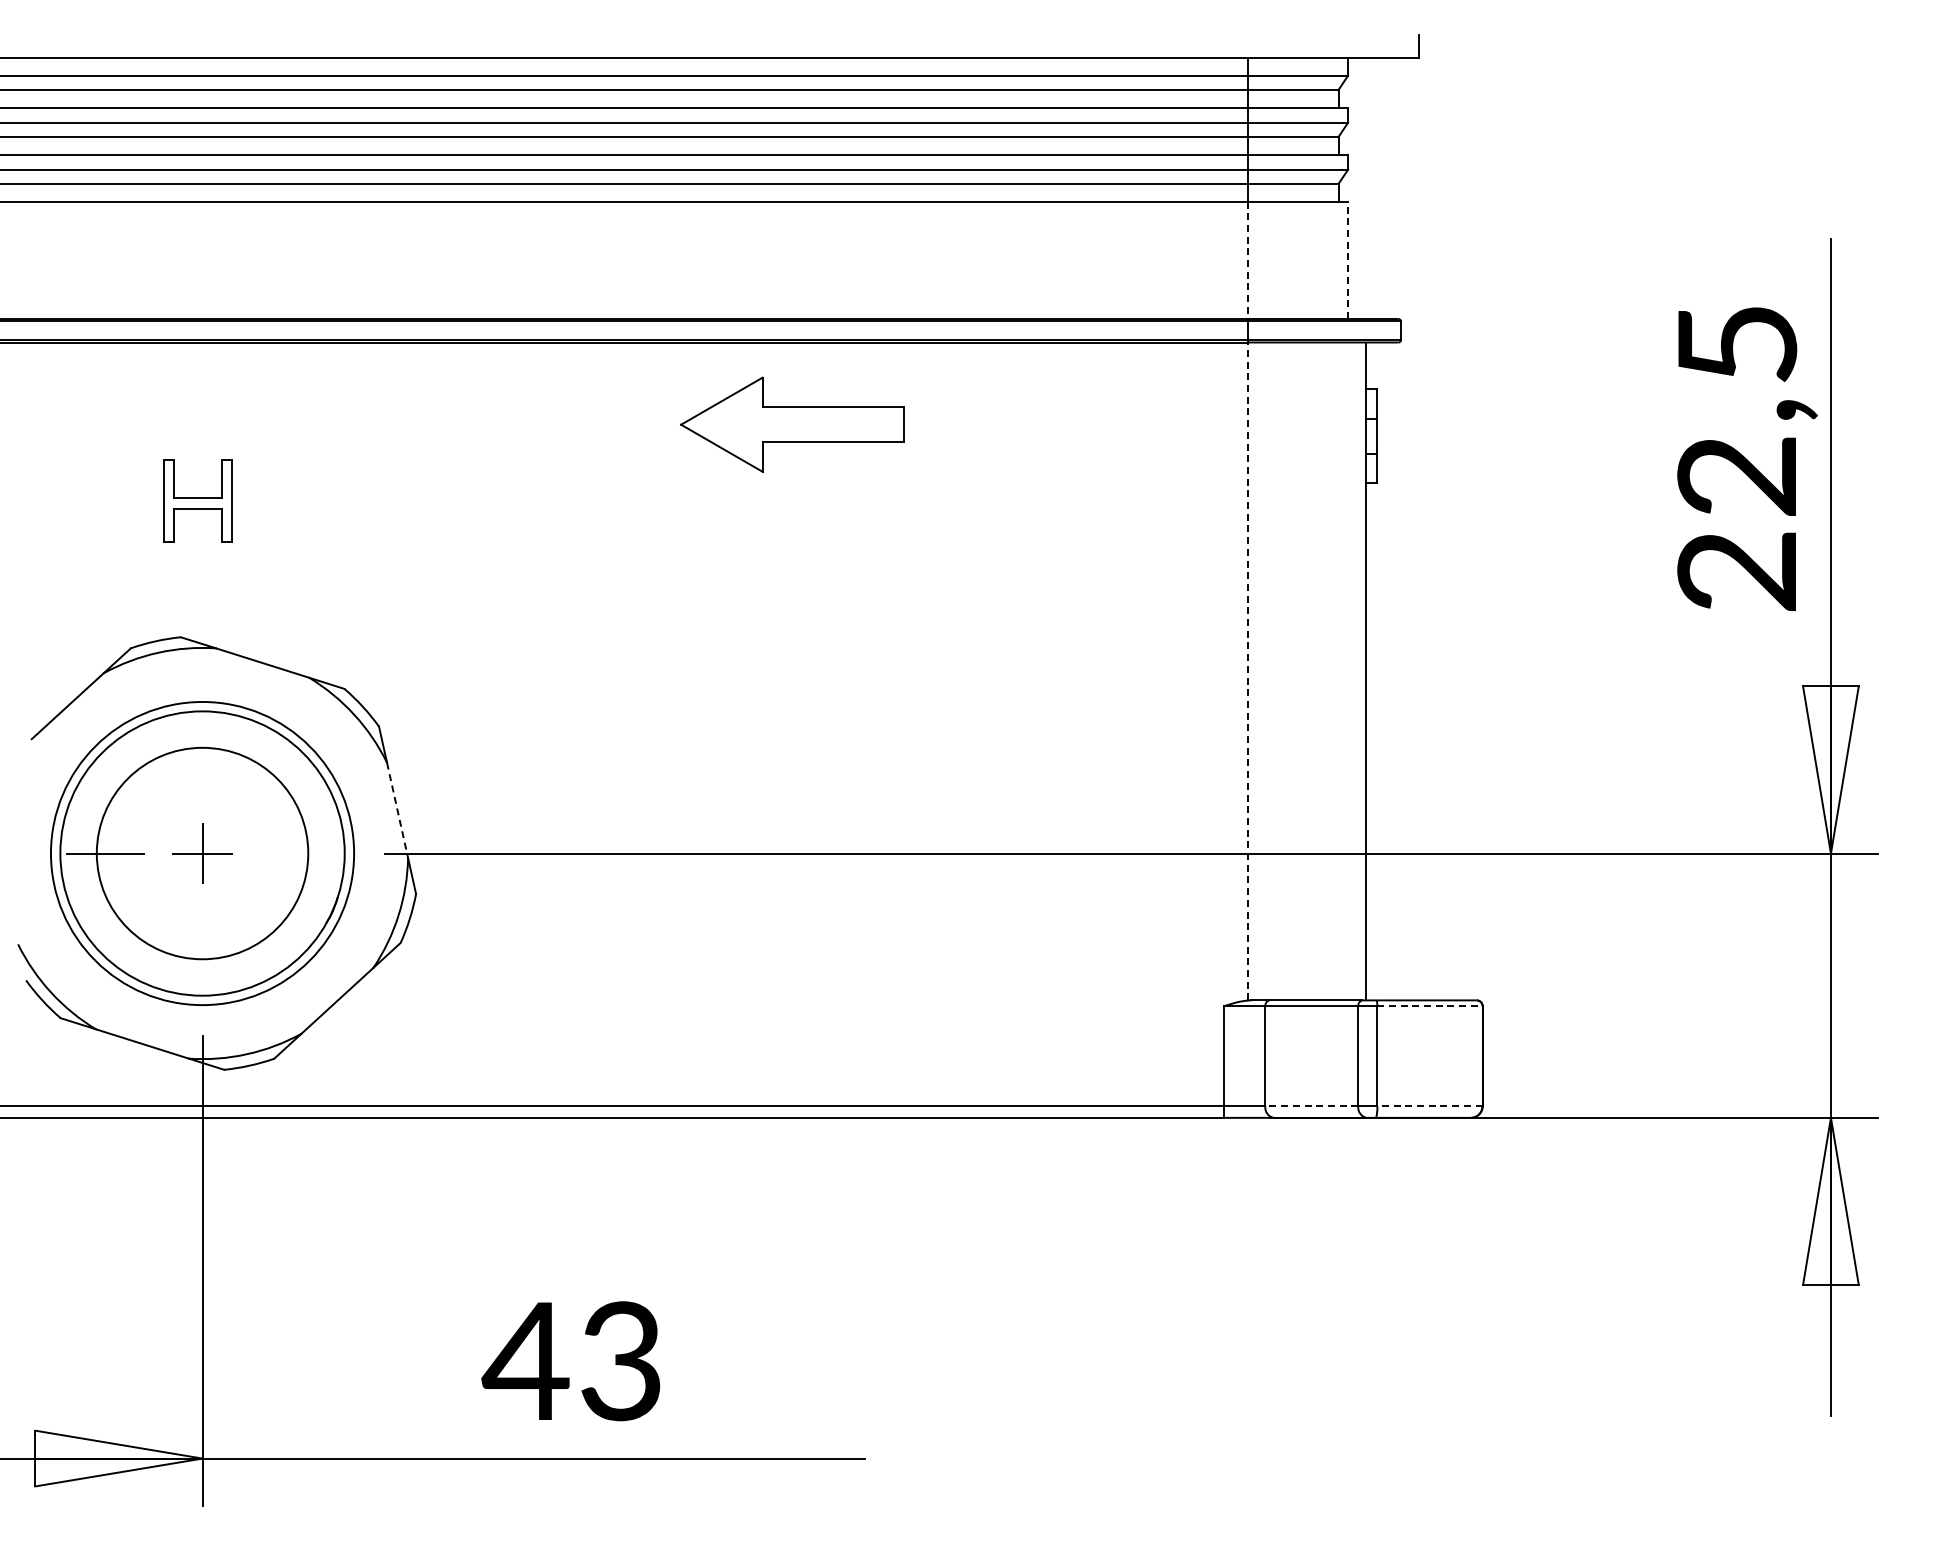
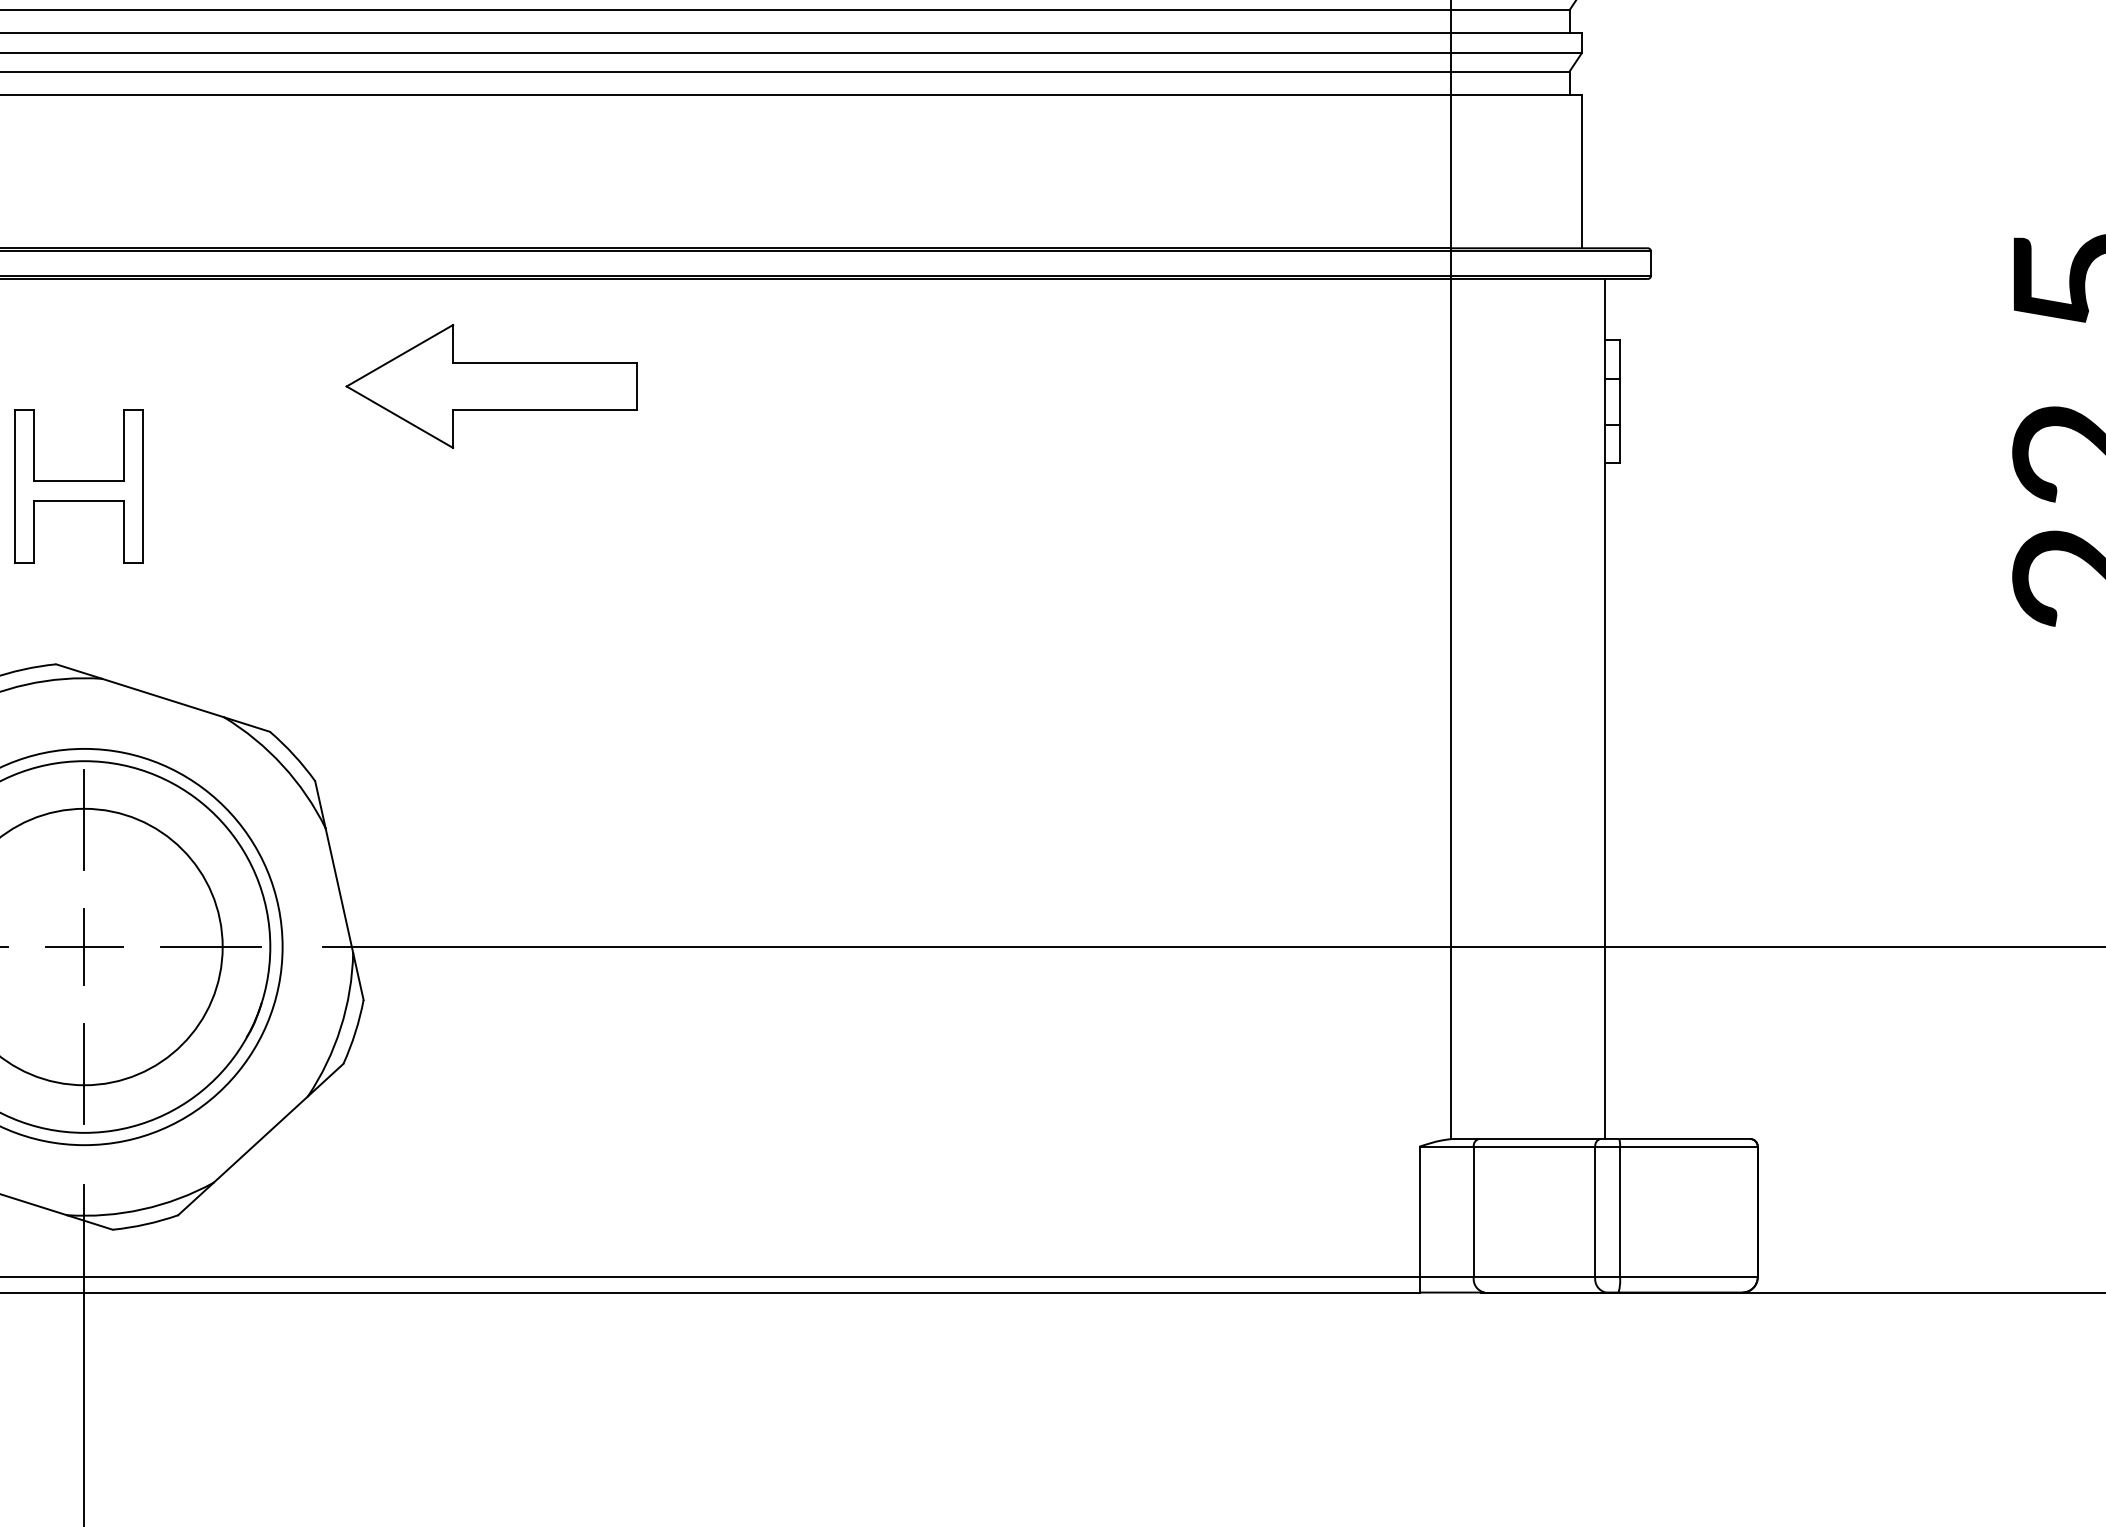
line: (1248, 260) -> (1451, 171), dashed -> solid
line: (1348, 260) -> (1582, 171), dashed -> solid
part: (792, 424) -> (492, 386), moved
part: (197, 500) -> (77, 485), size x1.43
line: (1248, 671) -> (1451, 709), dashed -> solid
line: (202, 756) -> (84, 820), added
line: (397, 810) -> (339, 890), dashed -> solid
line: (299, 853) -> (211, 946), added
line: (202, 950) -> (84, 1073), added
line: (1429, 1006) -> (1688, 1146), dashed -> solid
line: (1311, 1106) -> (1534, 1277), dashed -> solid
line: (1429, 1106) -> (1688, 1277), dashed -> solid

